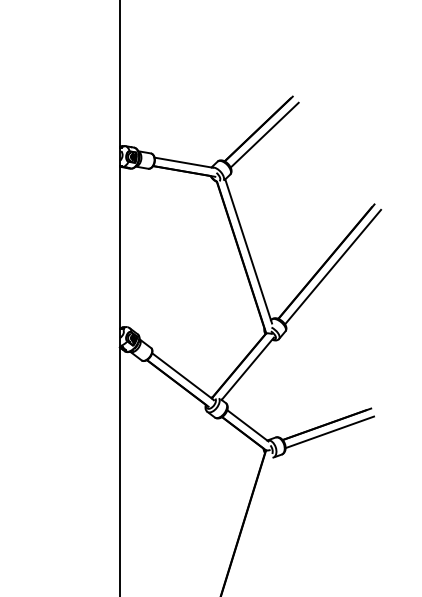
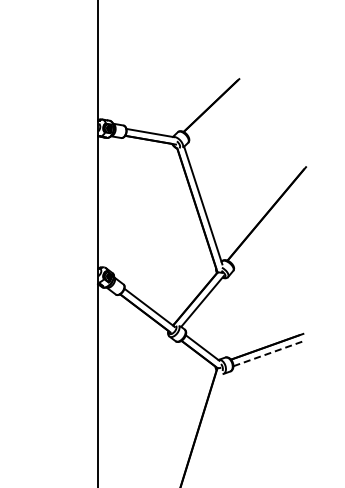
line: (264, 135) -> (216, 110), removed
line: (333, 267) -> (272, 218), removed
line: (330, 432) -> (270, 353), solid -> dashed

